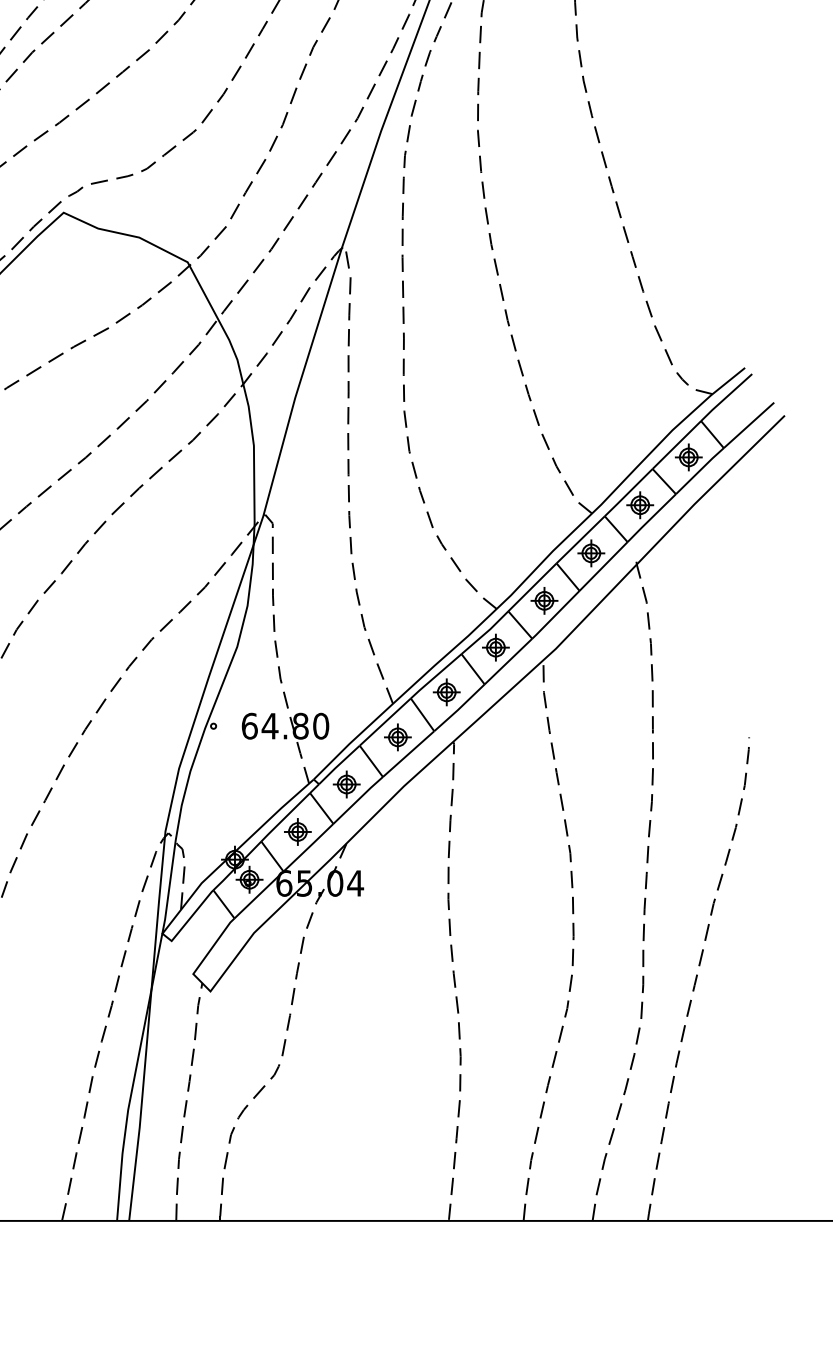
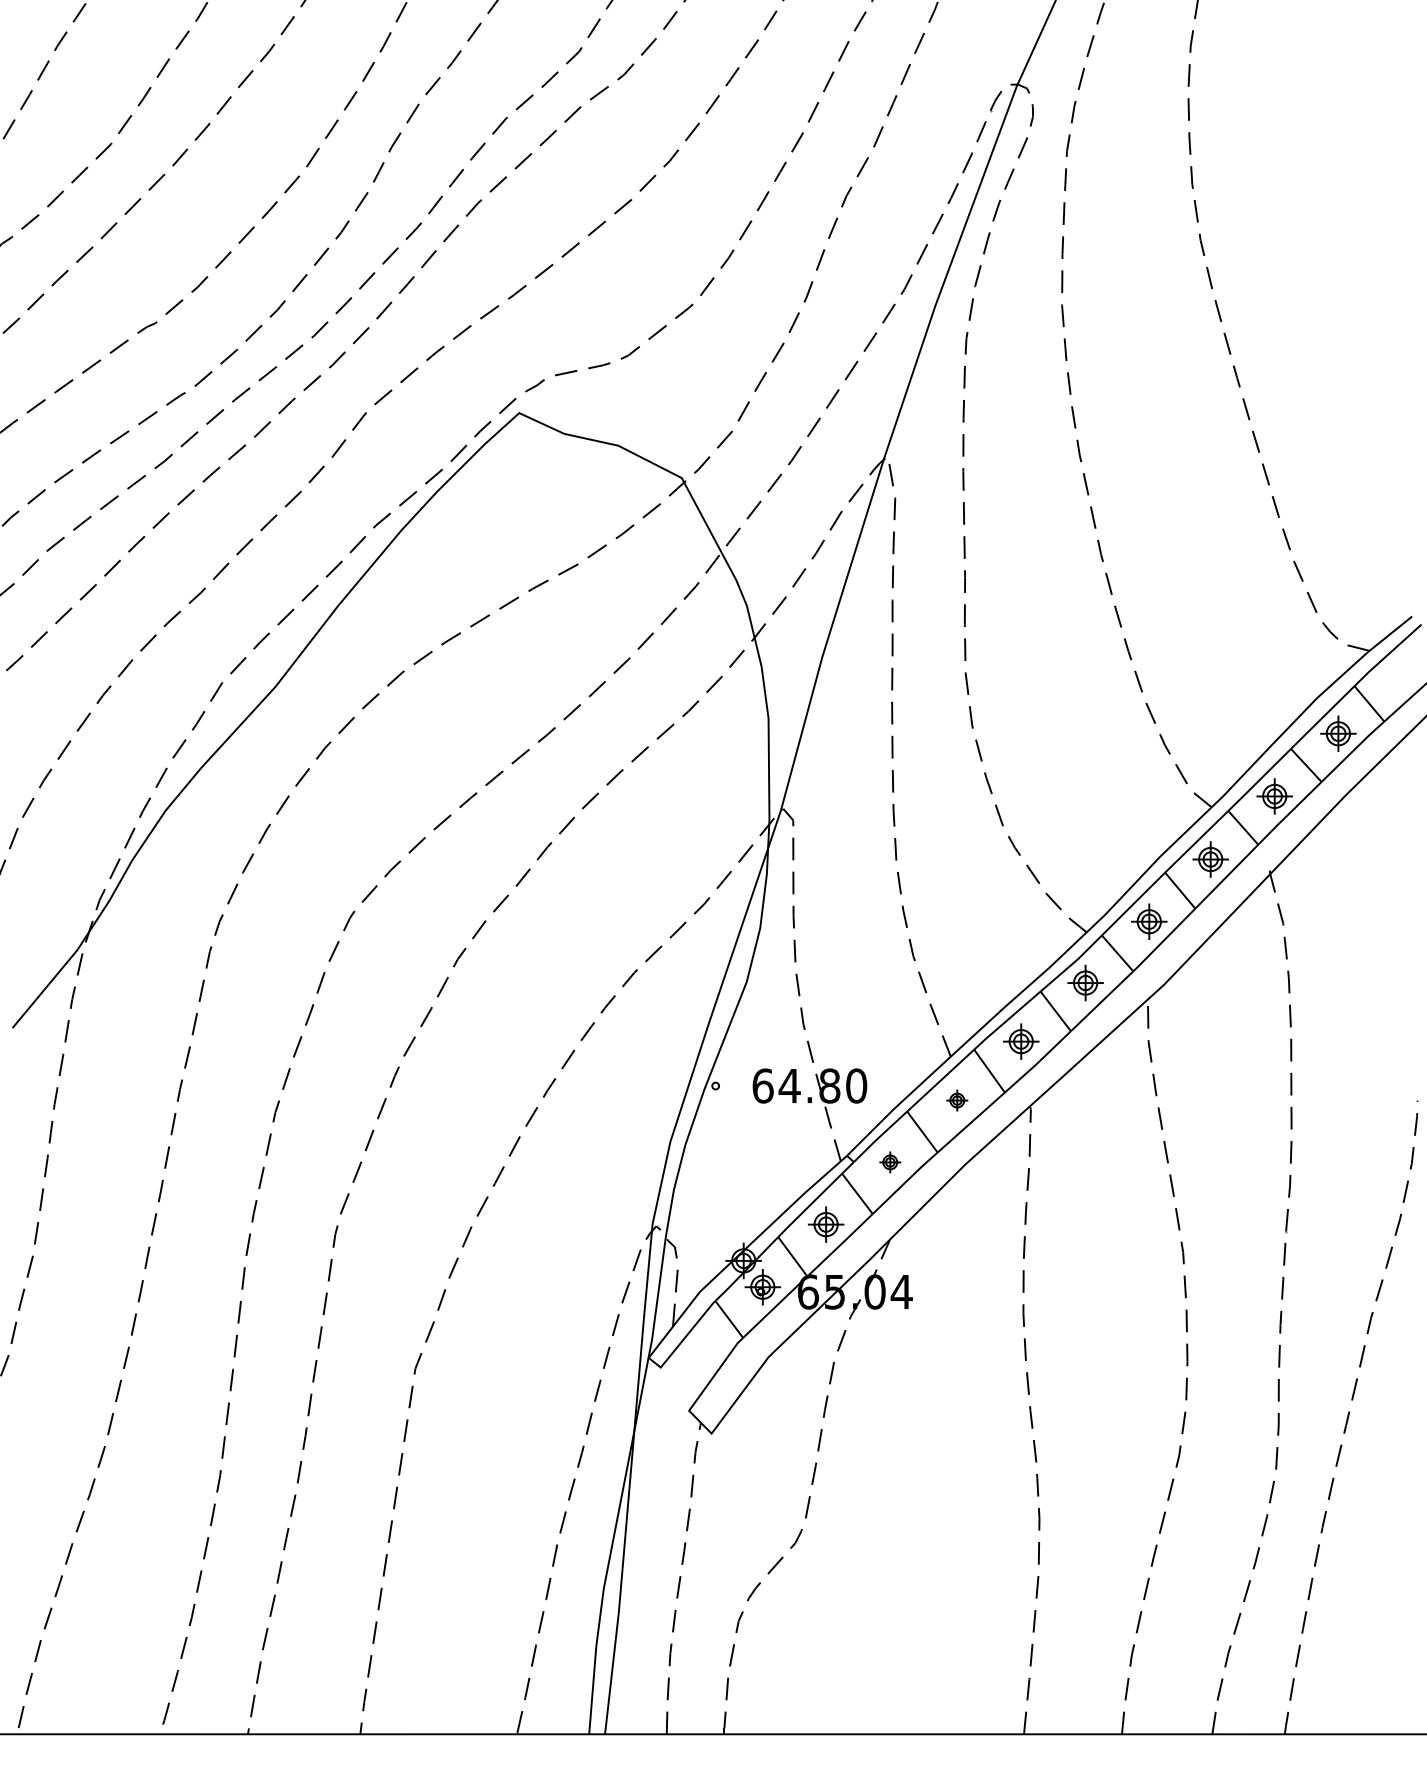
part: (398, 737) -> (957, 1100), size x0.6
part: (346, 784) -> (890, 1162), size x0.6

